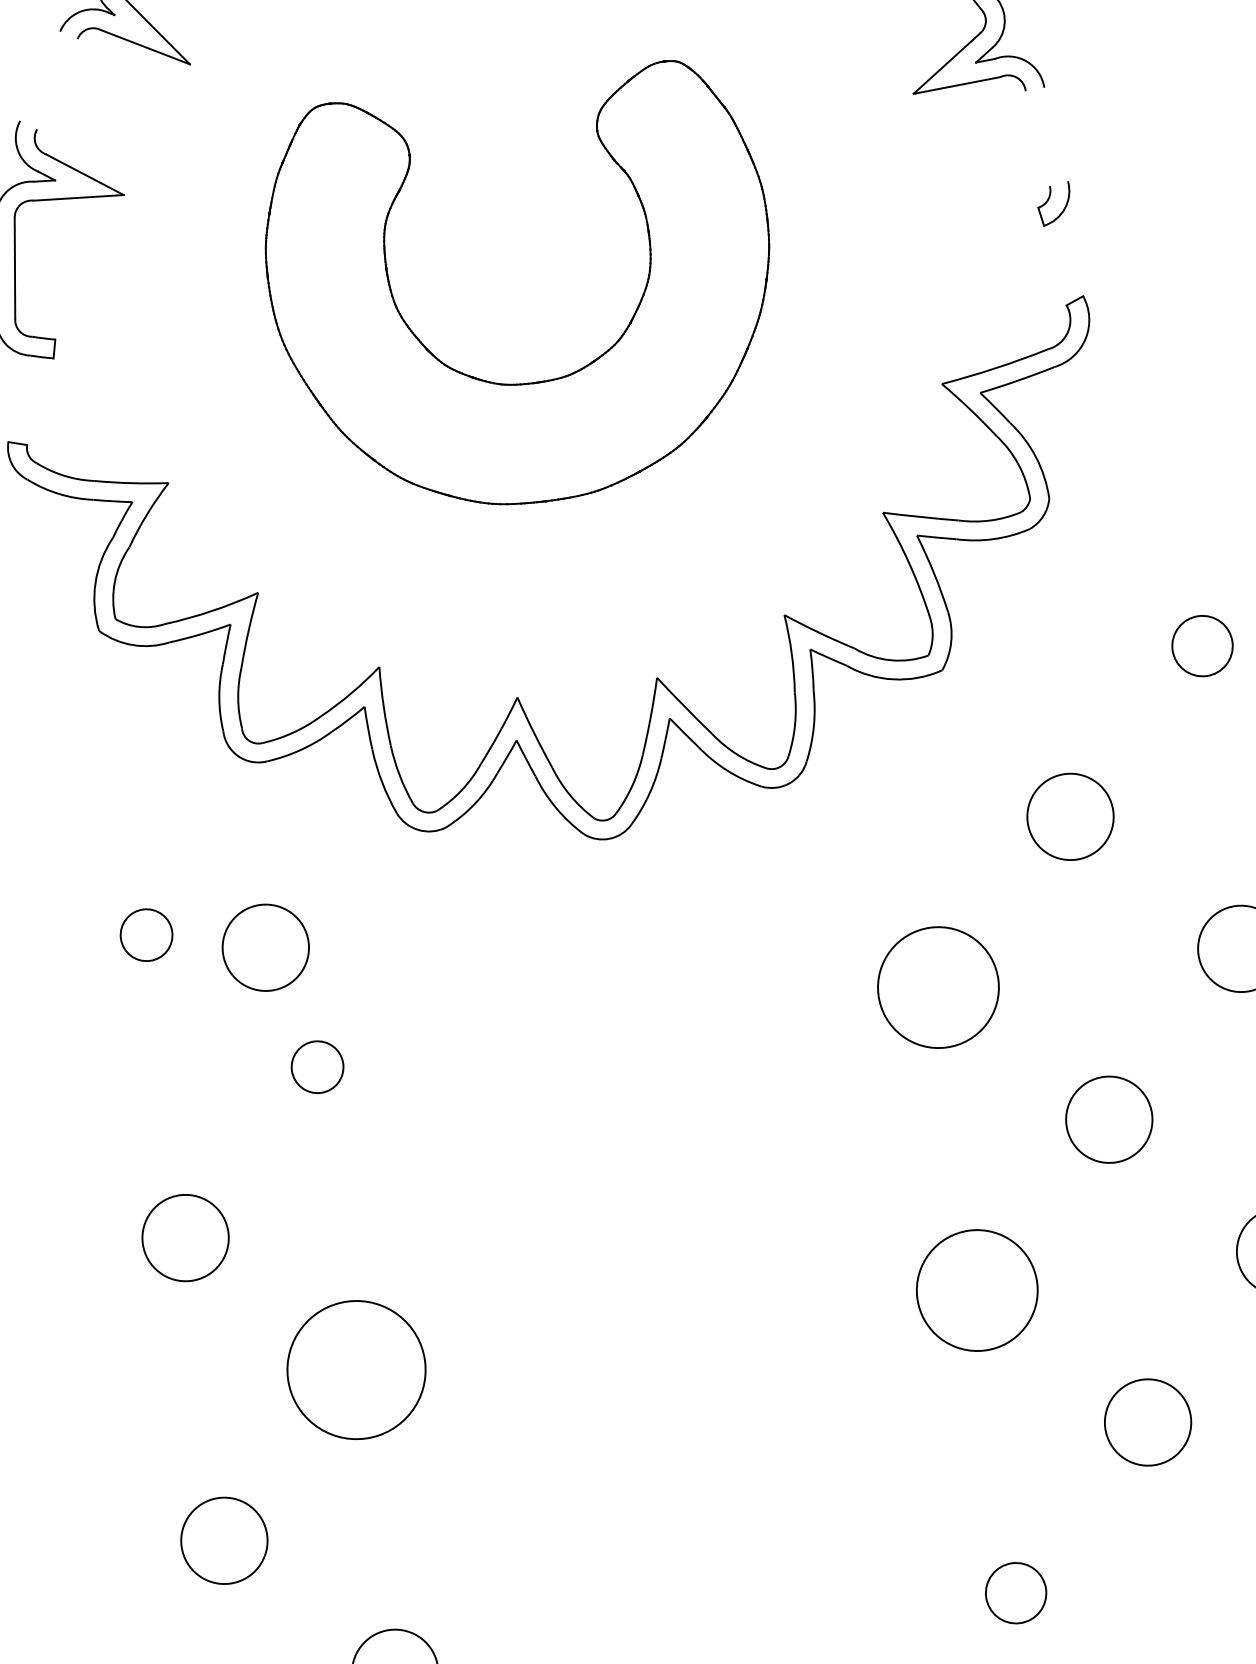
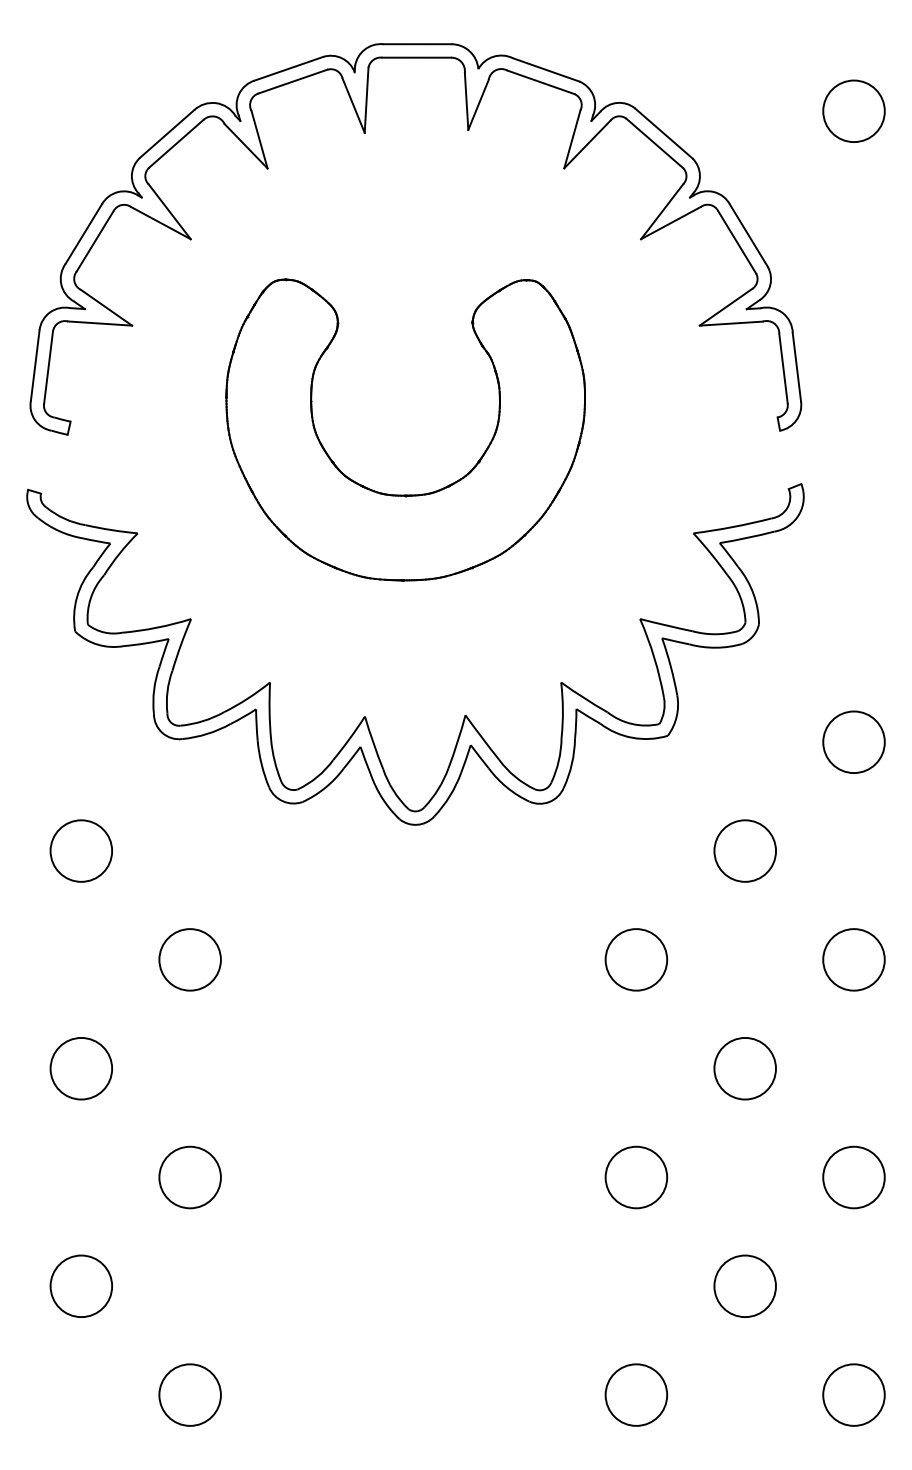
line: (39, 75) -> (83, 233), added
line: (56, 84) -> (94, 241), added
line: (1055, 134) -> (796, 367), added
line: (1037, 138) -> (783, 368), added
circle: (1201, 646) -> (853, 742), size x1.43
circle: (145, 934) -> (80, 850), size x1.67
circle: (264, 947) -> (163, 870), removed
circle: (938, 987) -> (636, 959), size x0.71
circle: (316, 1066) -> (189, 959), size x1.67
circle: (977, 1290) -> (636, 1177), size x0.71
circle: (355, 1370) -> (189, 1177), size x0.62
circle: (1016, 1592) -> (636, 1394), size x1.43

